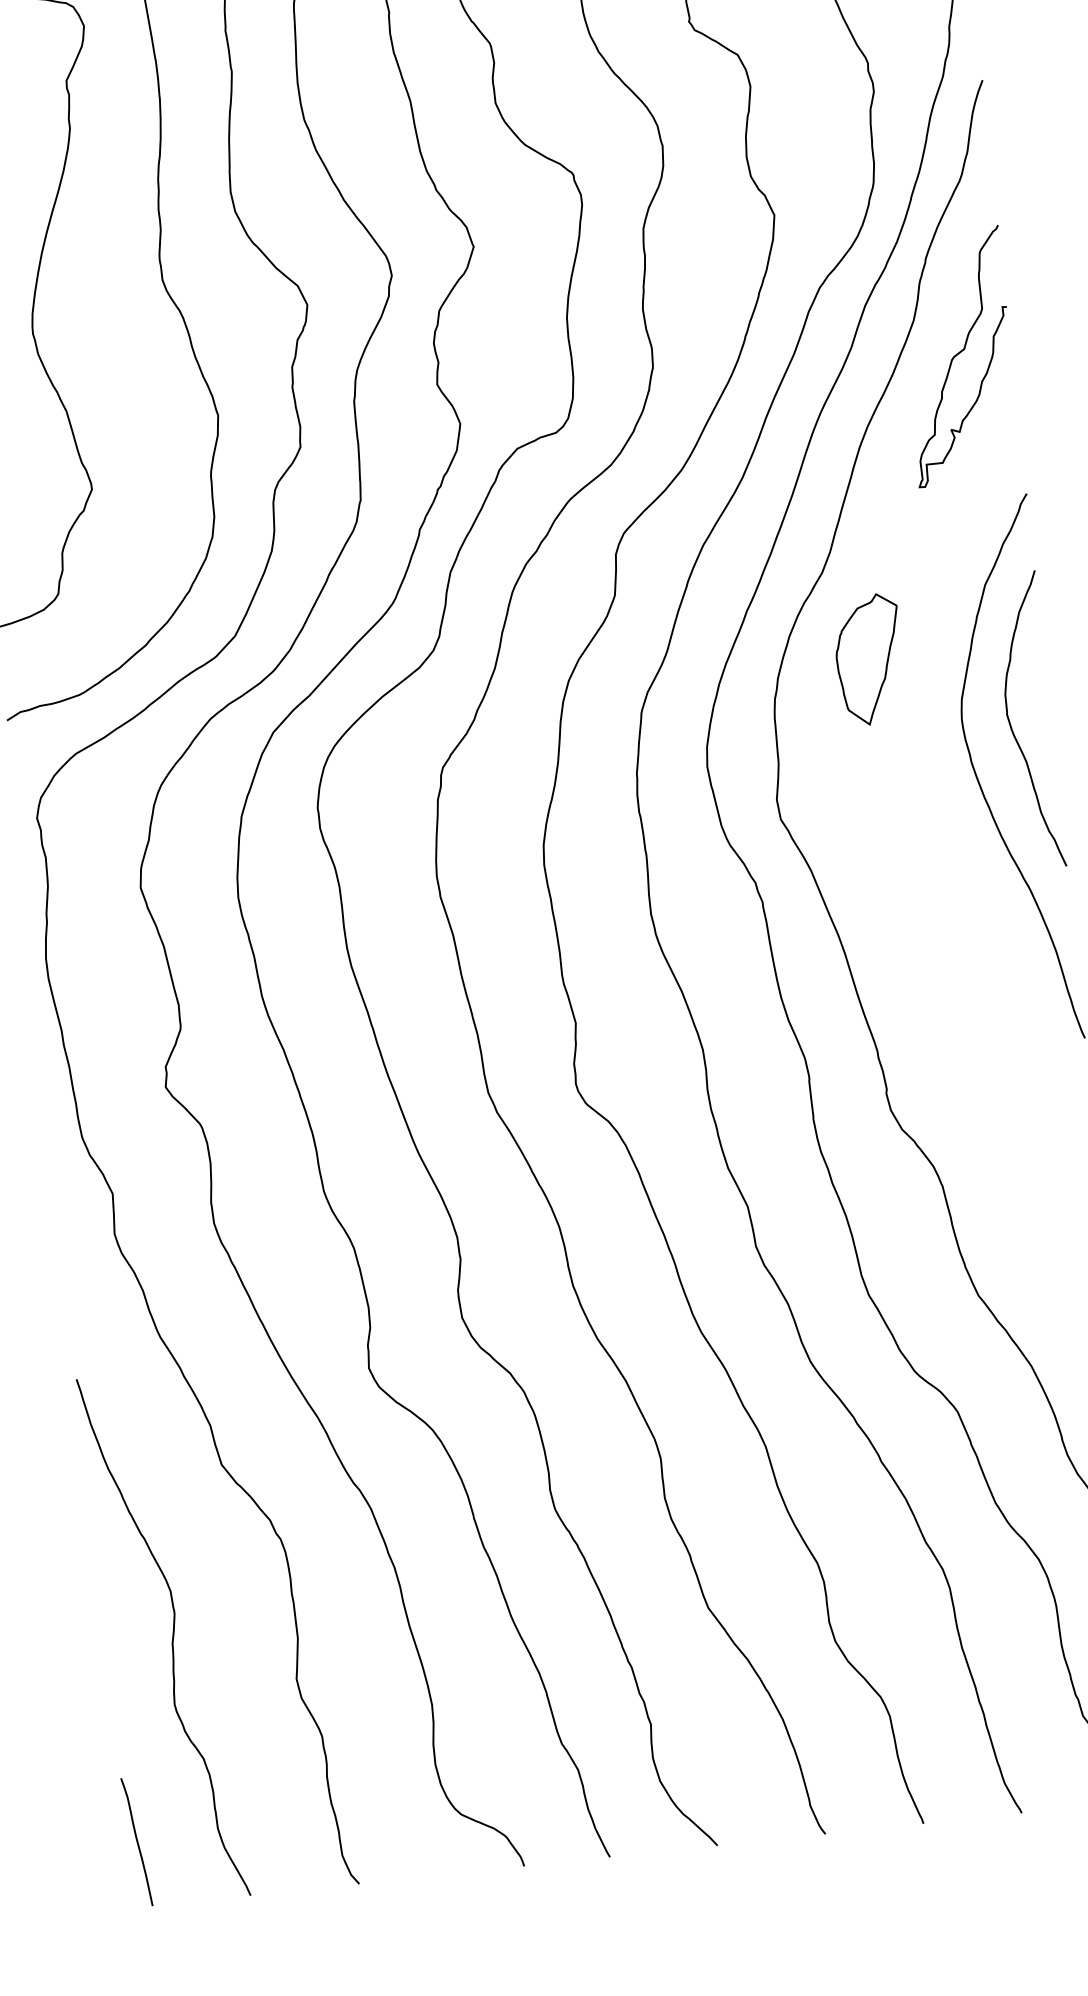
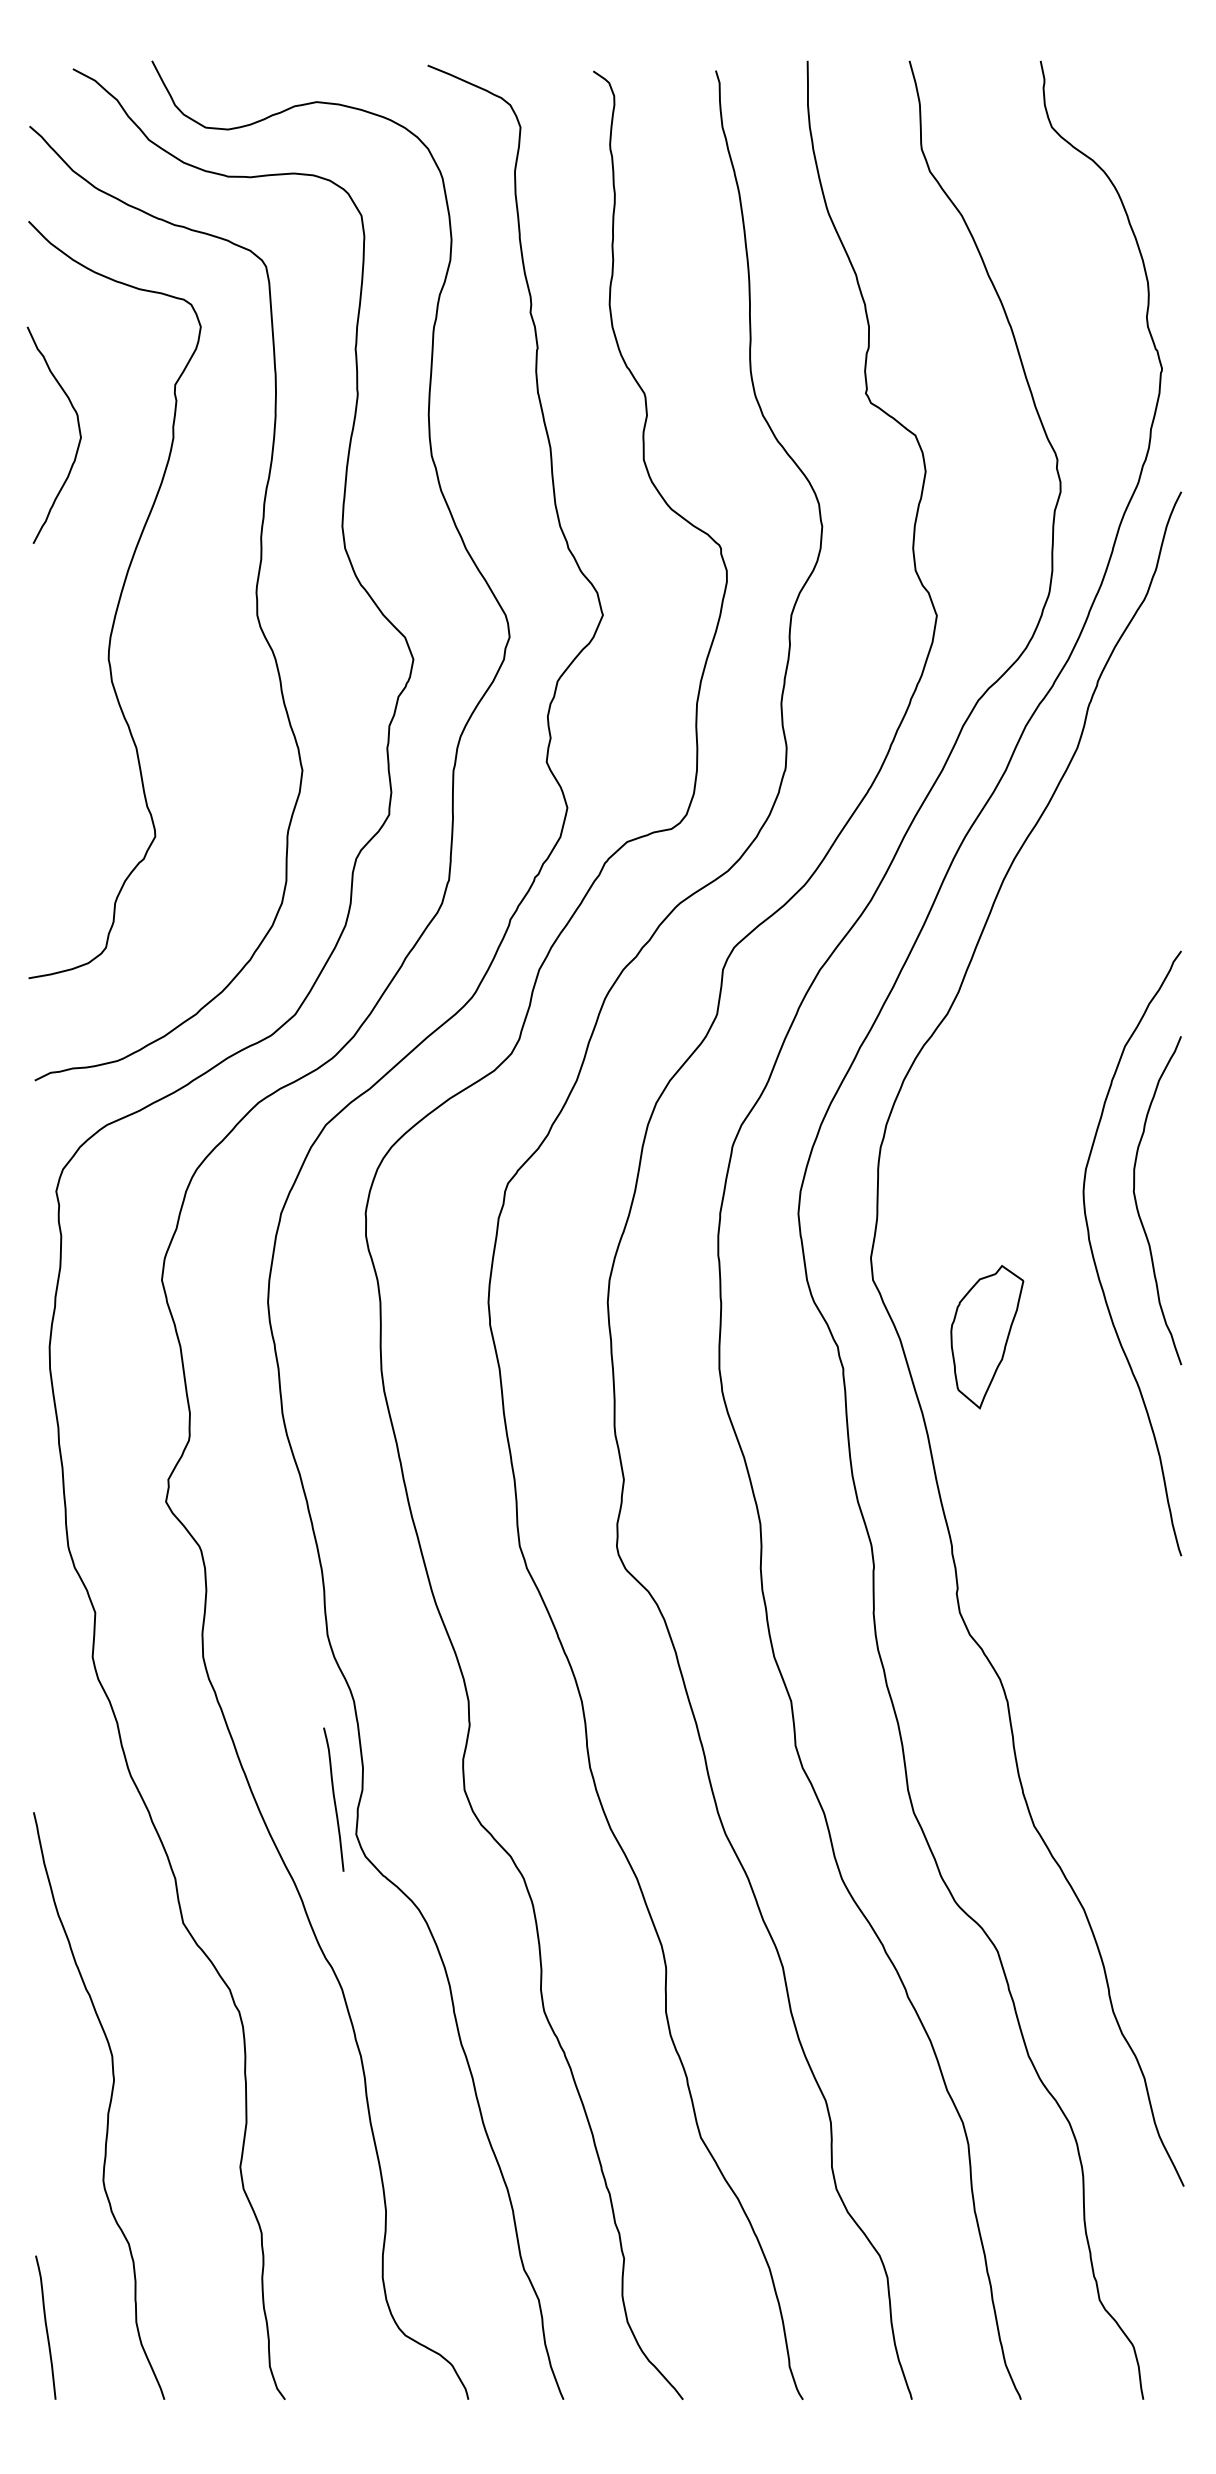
curve: (957, 355) -> (1121, 791), removed
part: (869, 660) -> (987, 1337), moved
curve: (345, 1339) -> (333, 1799), added

